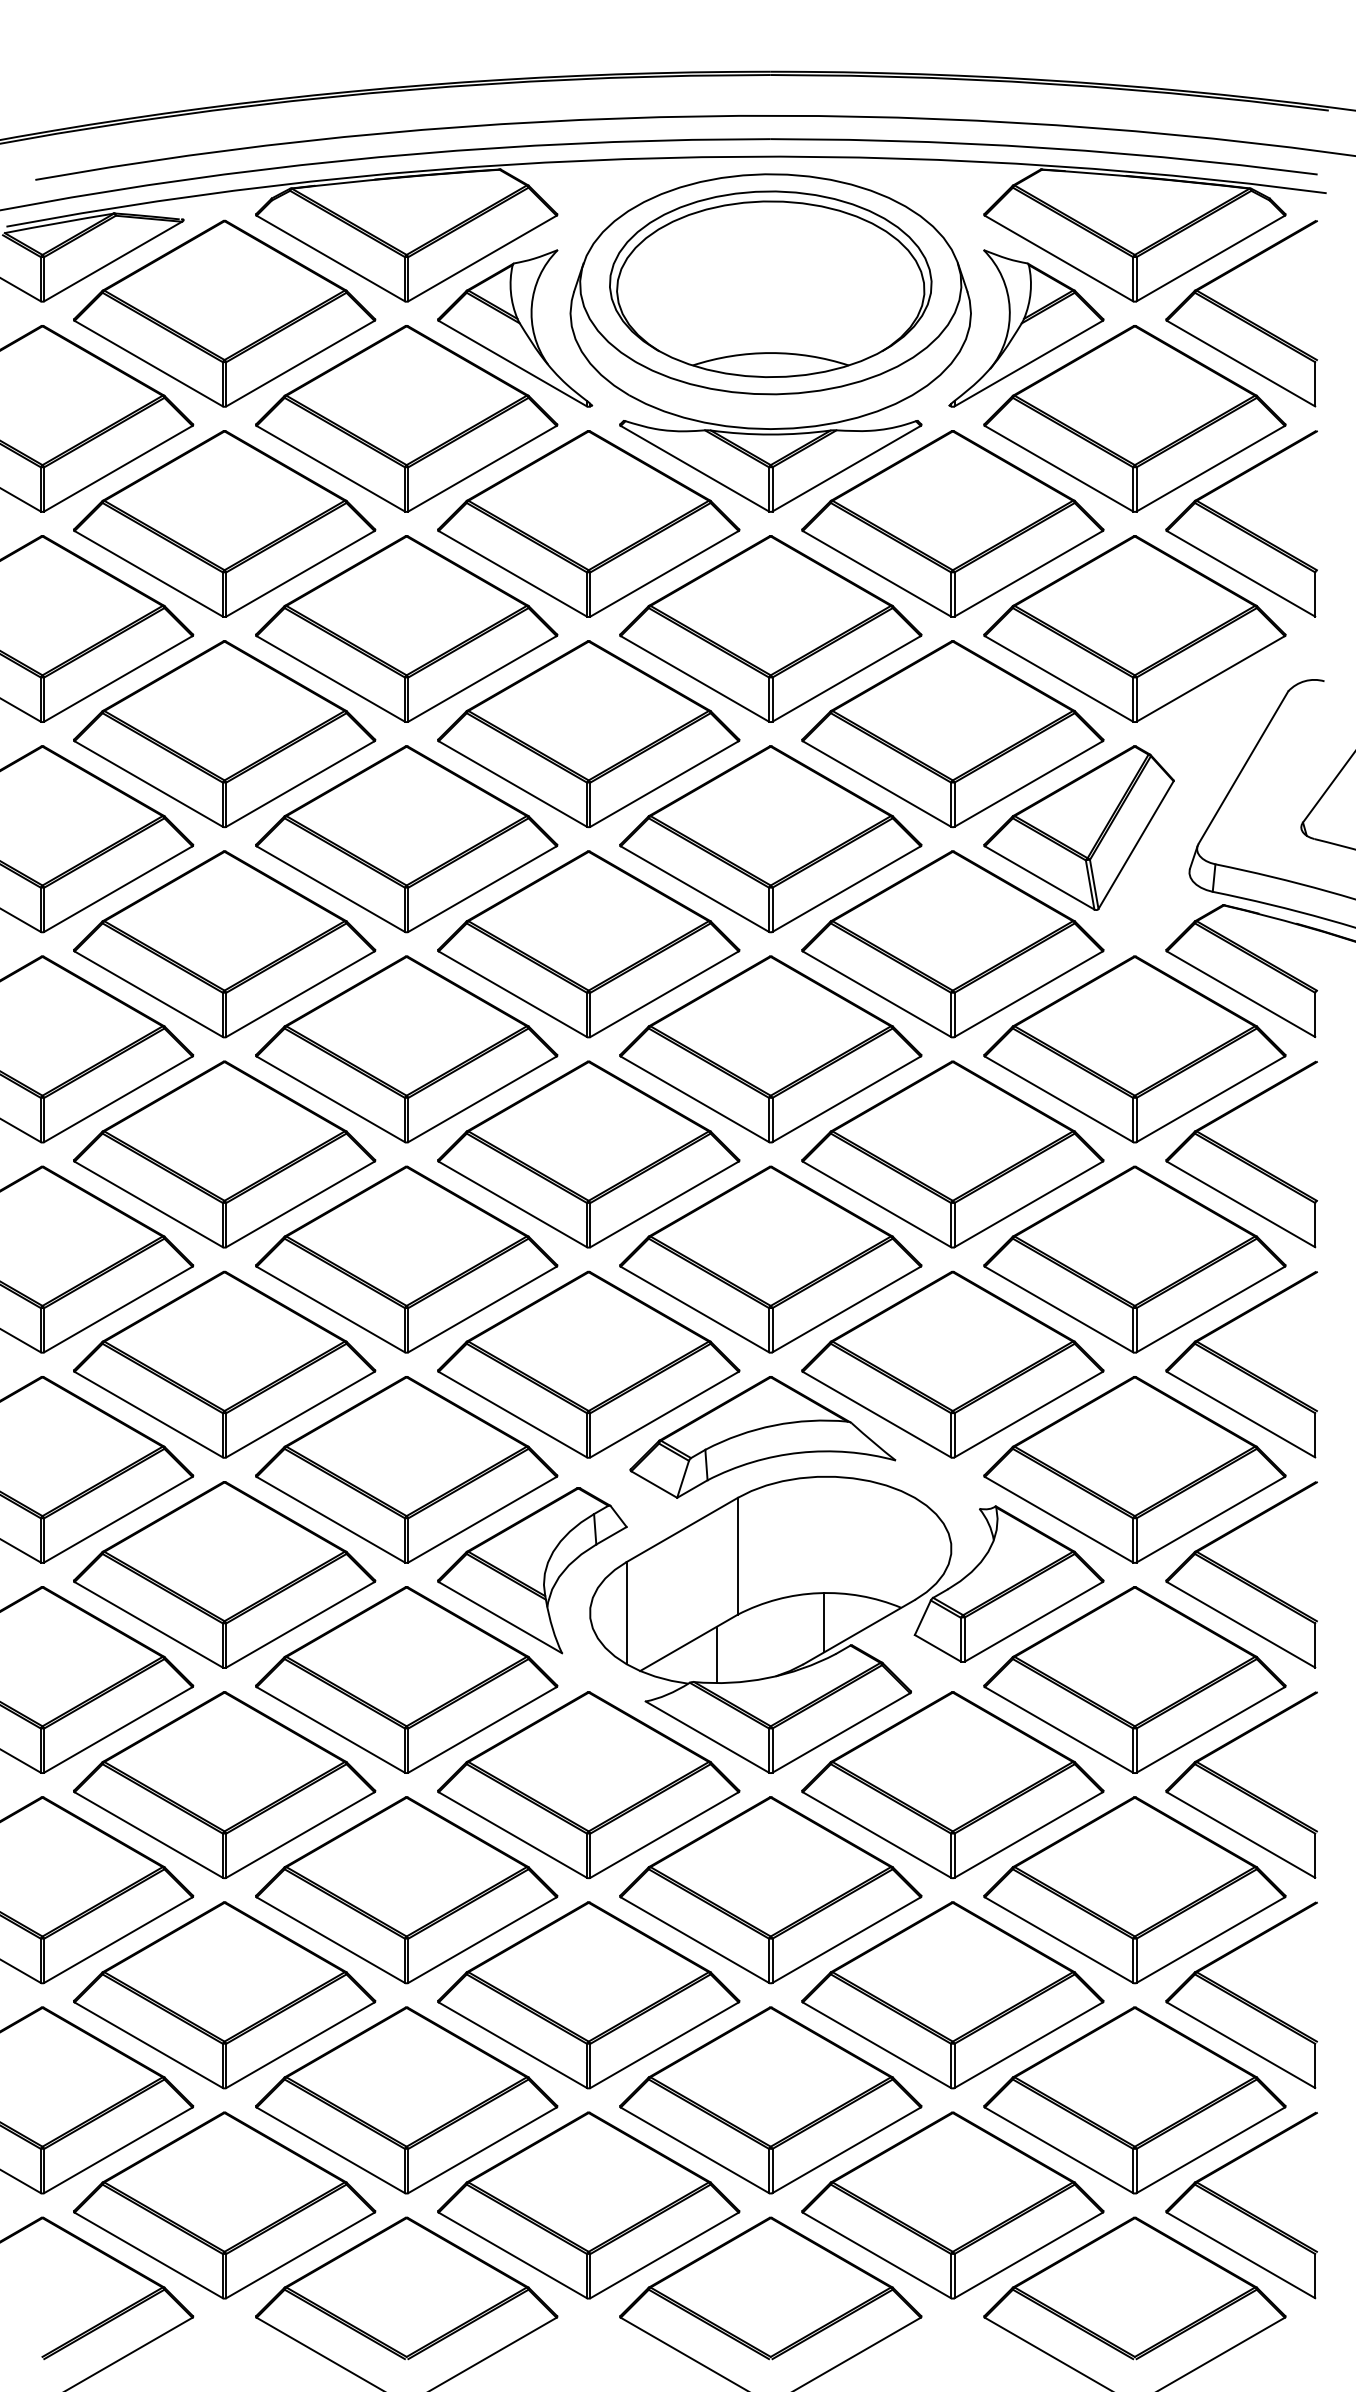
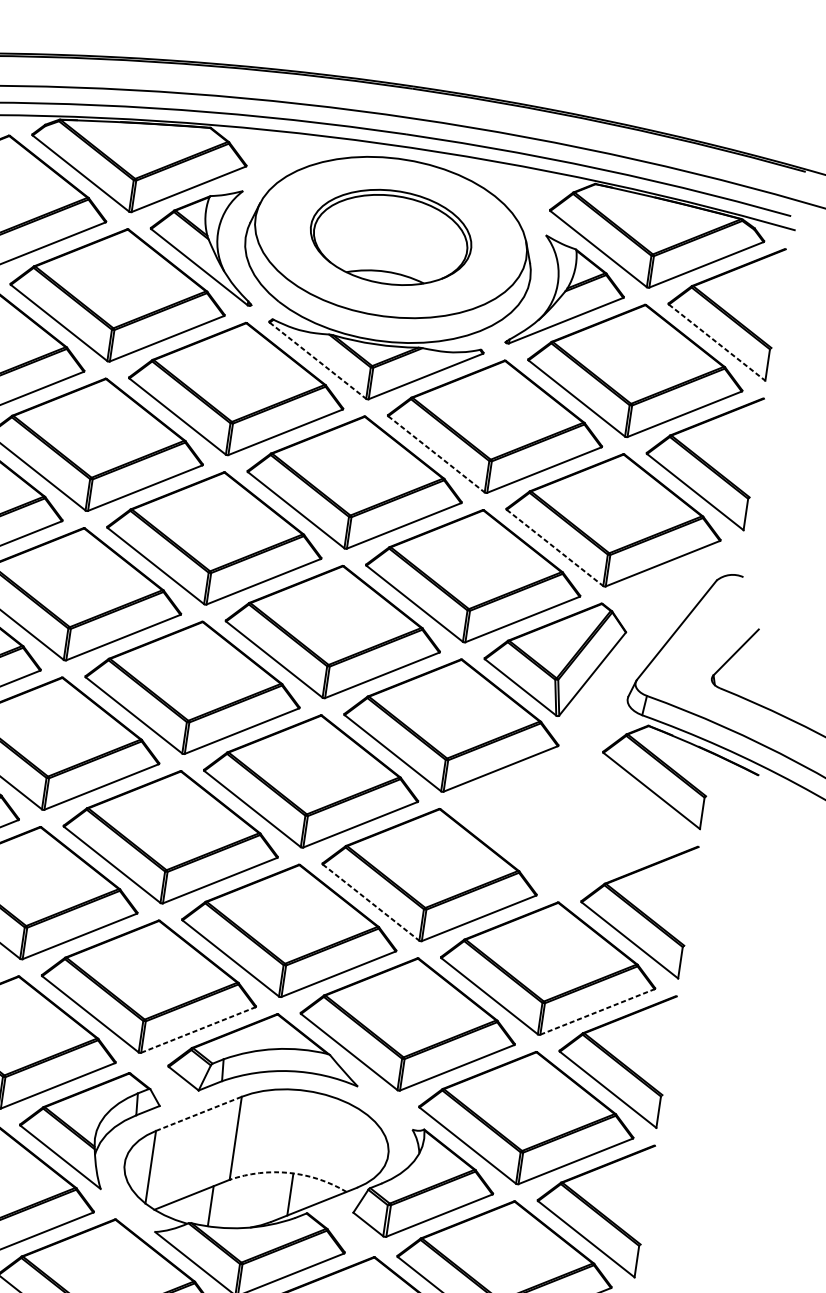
part: (770, 283) -> (390, 236), size x0.7
line: (1241, 363) -> (717, 342), solid -> dashed
line: (694, 468) -> (317, 360), solid -> dashed
line: (876, 573) -> (436, 454), solid -> dashed
line: (1059, 678) -> (555, 547), solid -> dashed
part: (1134, 1049) -> (570, 819), removed
line: (876, 1204) -> (370, 902), solid -> dashed
line: (1210, 1309) -> (597, 1011), solid -> dashed
line: (664, 1414) -> (198, 1029), solid -> dashed
line: (682, 1529) -> (199, 1113), solid -> dashed
arc: (818, 1593) -> (289, 1173), solid -> dashed

